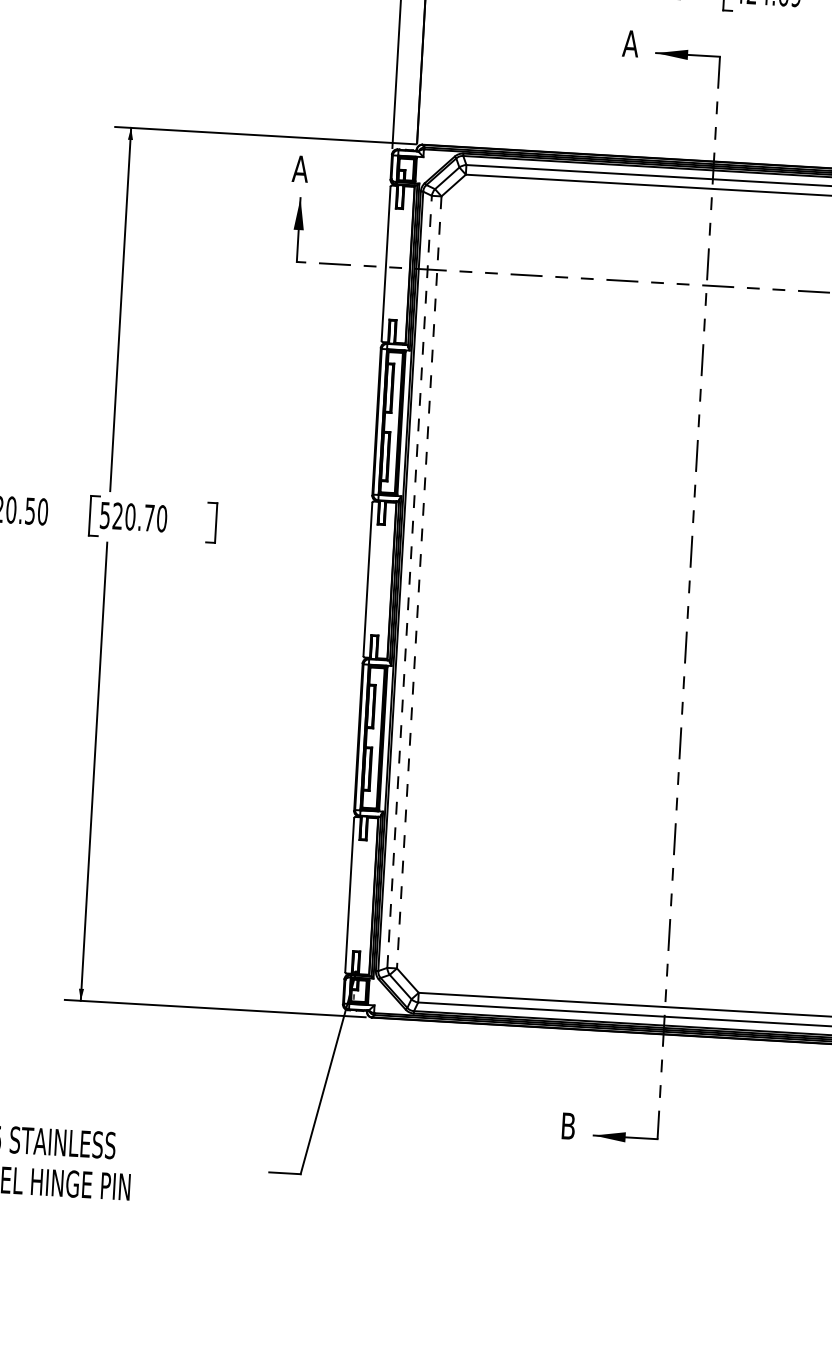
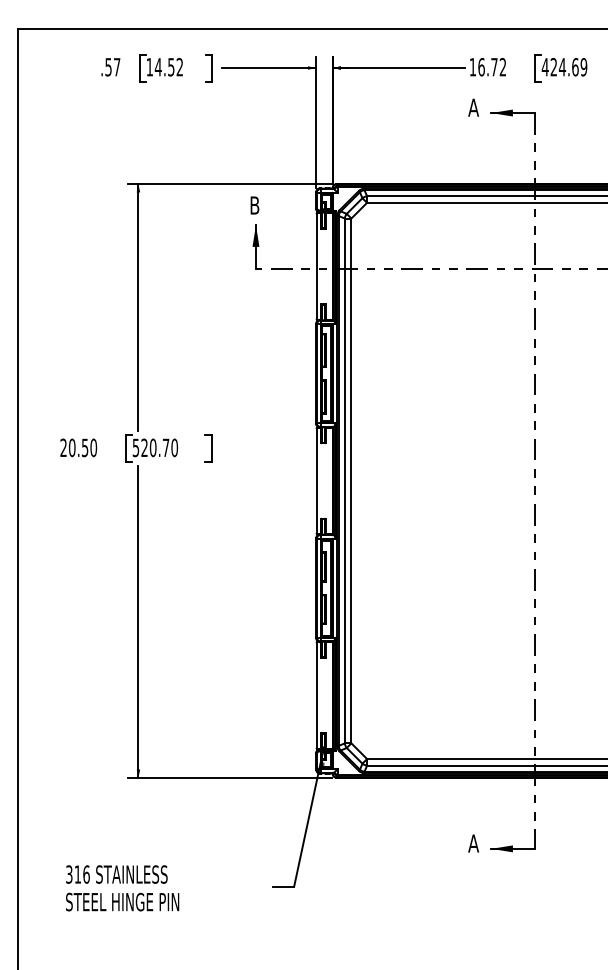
text: (300, 168) -> (254, 205), A -> B
line: (409, 581) -> (344, 480), dashed -> solid
line: (419, 583) -> (351, 481), dashed -> solid
text: (568, 1126) -> (473, 843), B -> A

